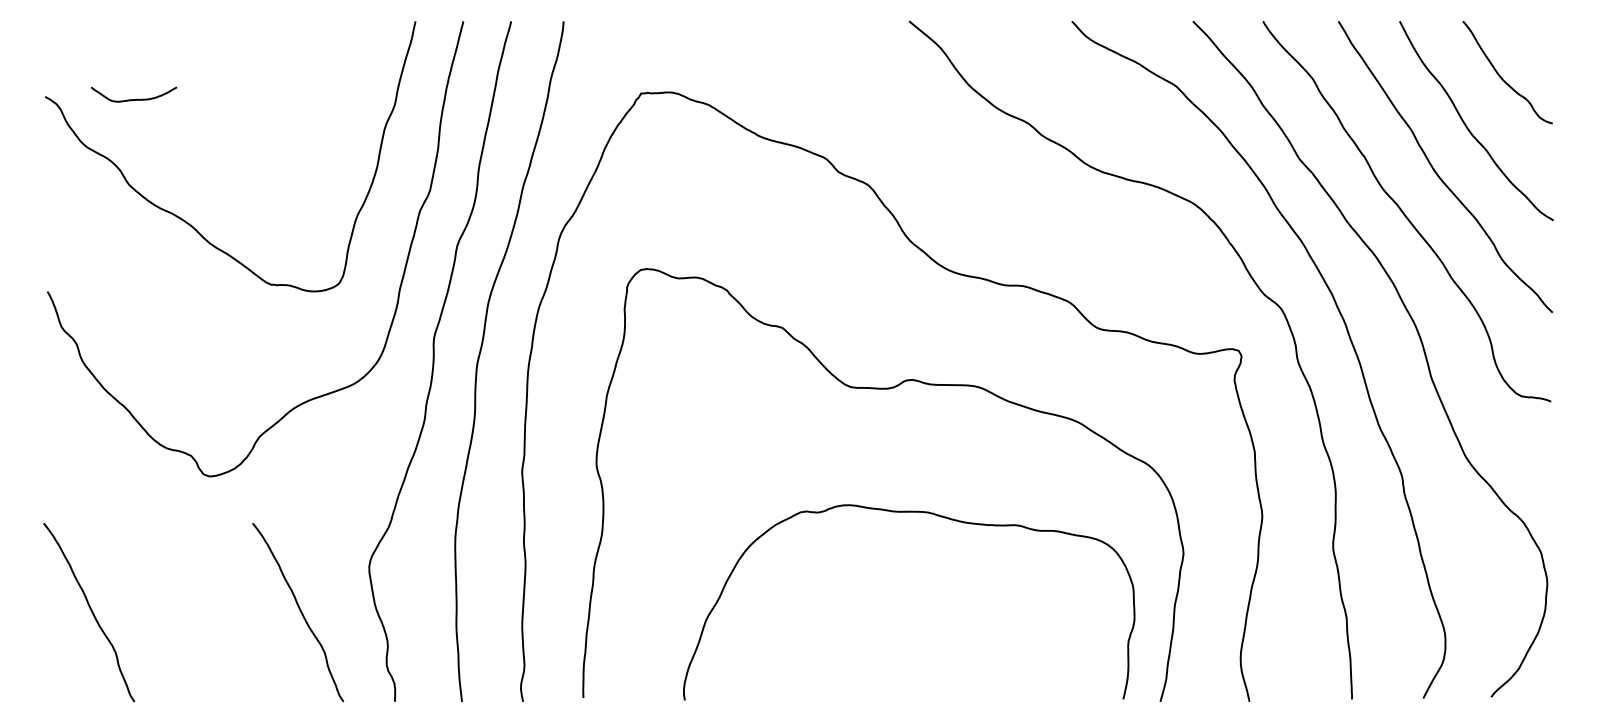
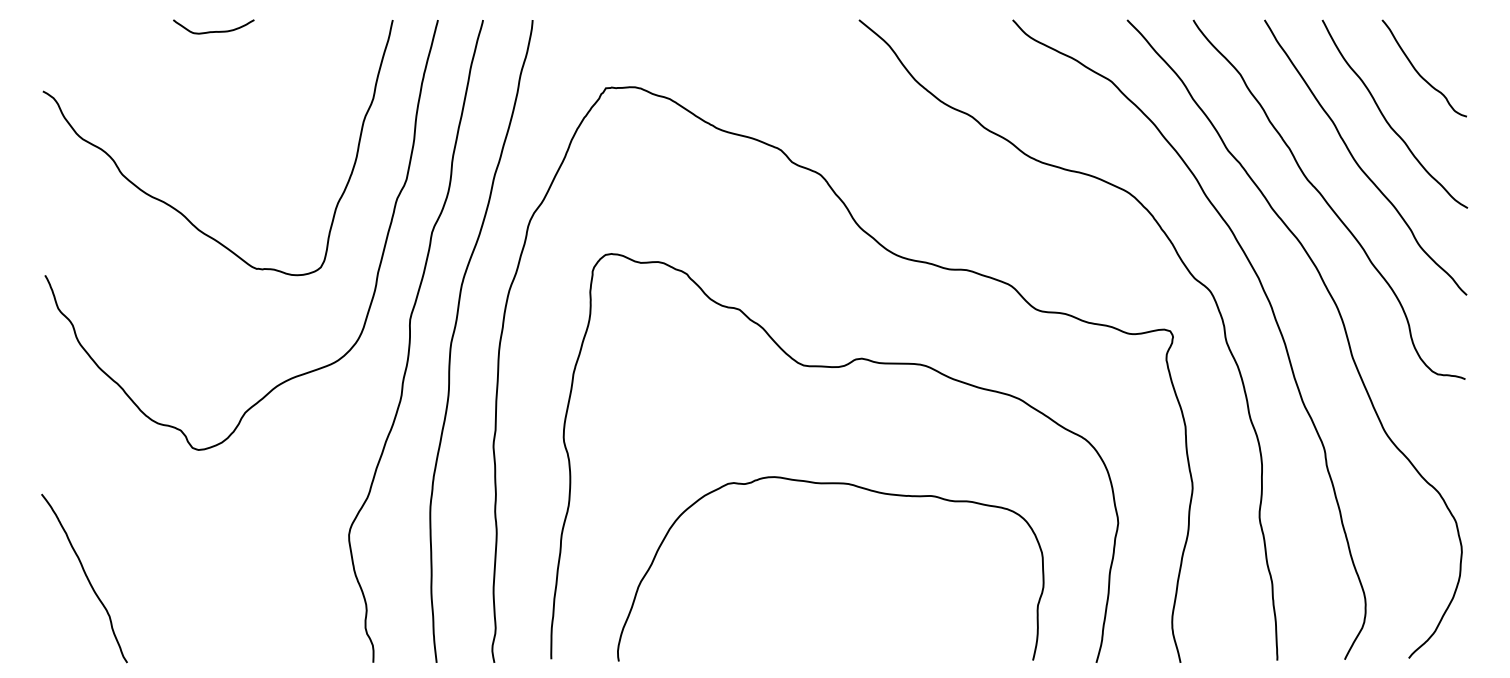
curve: (134, 99) -> (214, 31), moved
curve: (909, 512) -> (831, 483), moved
curve: (300, 612) -> (284, 578), removed

